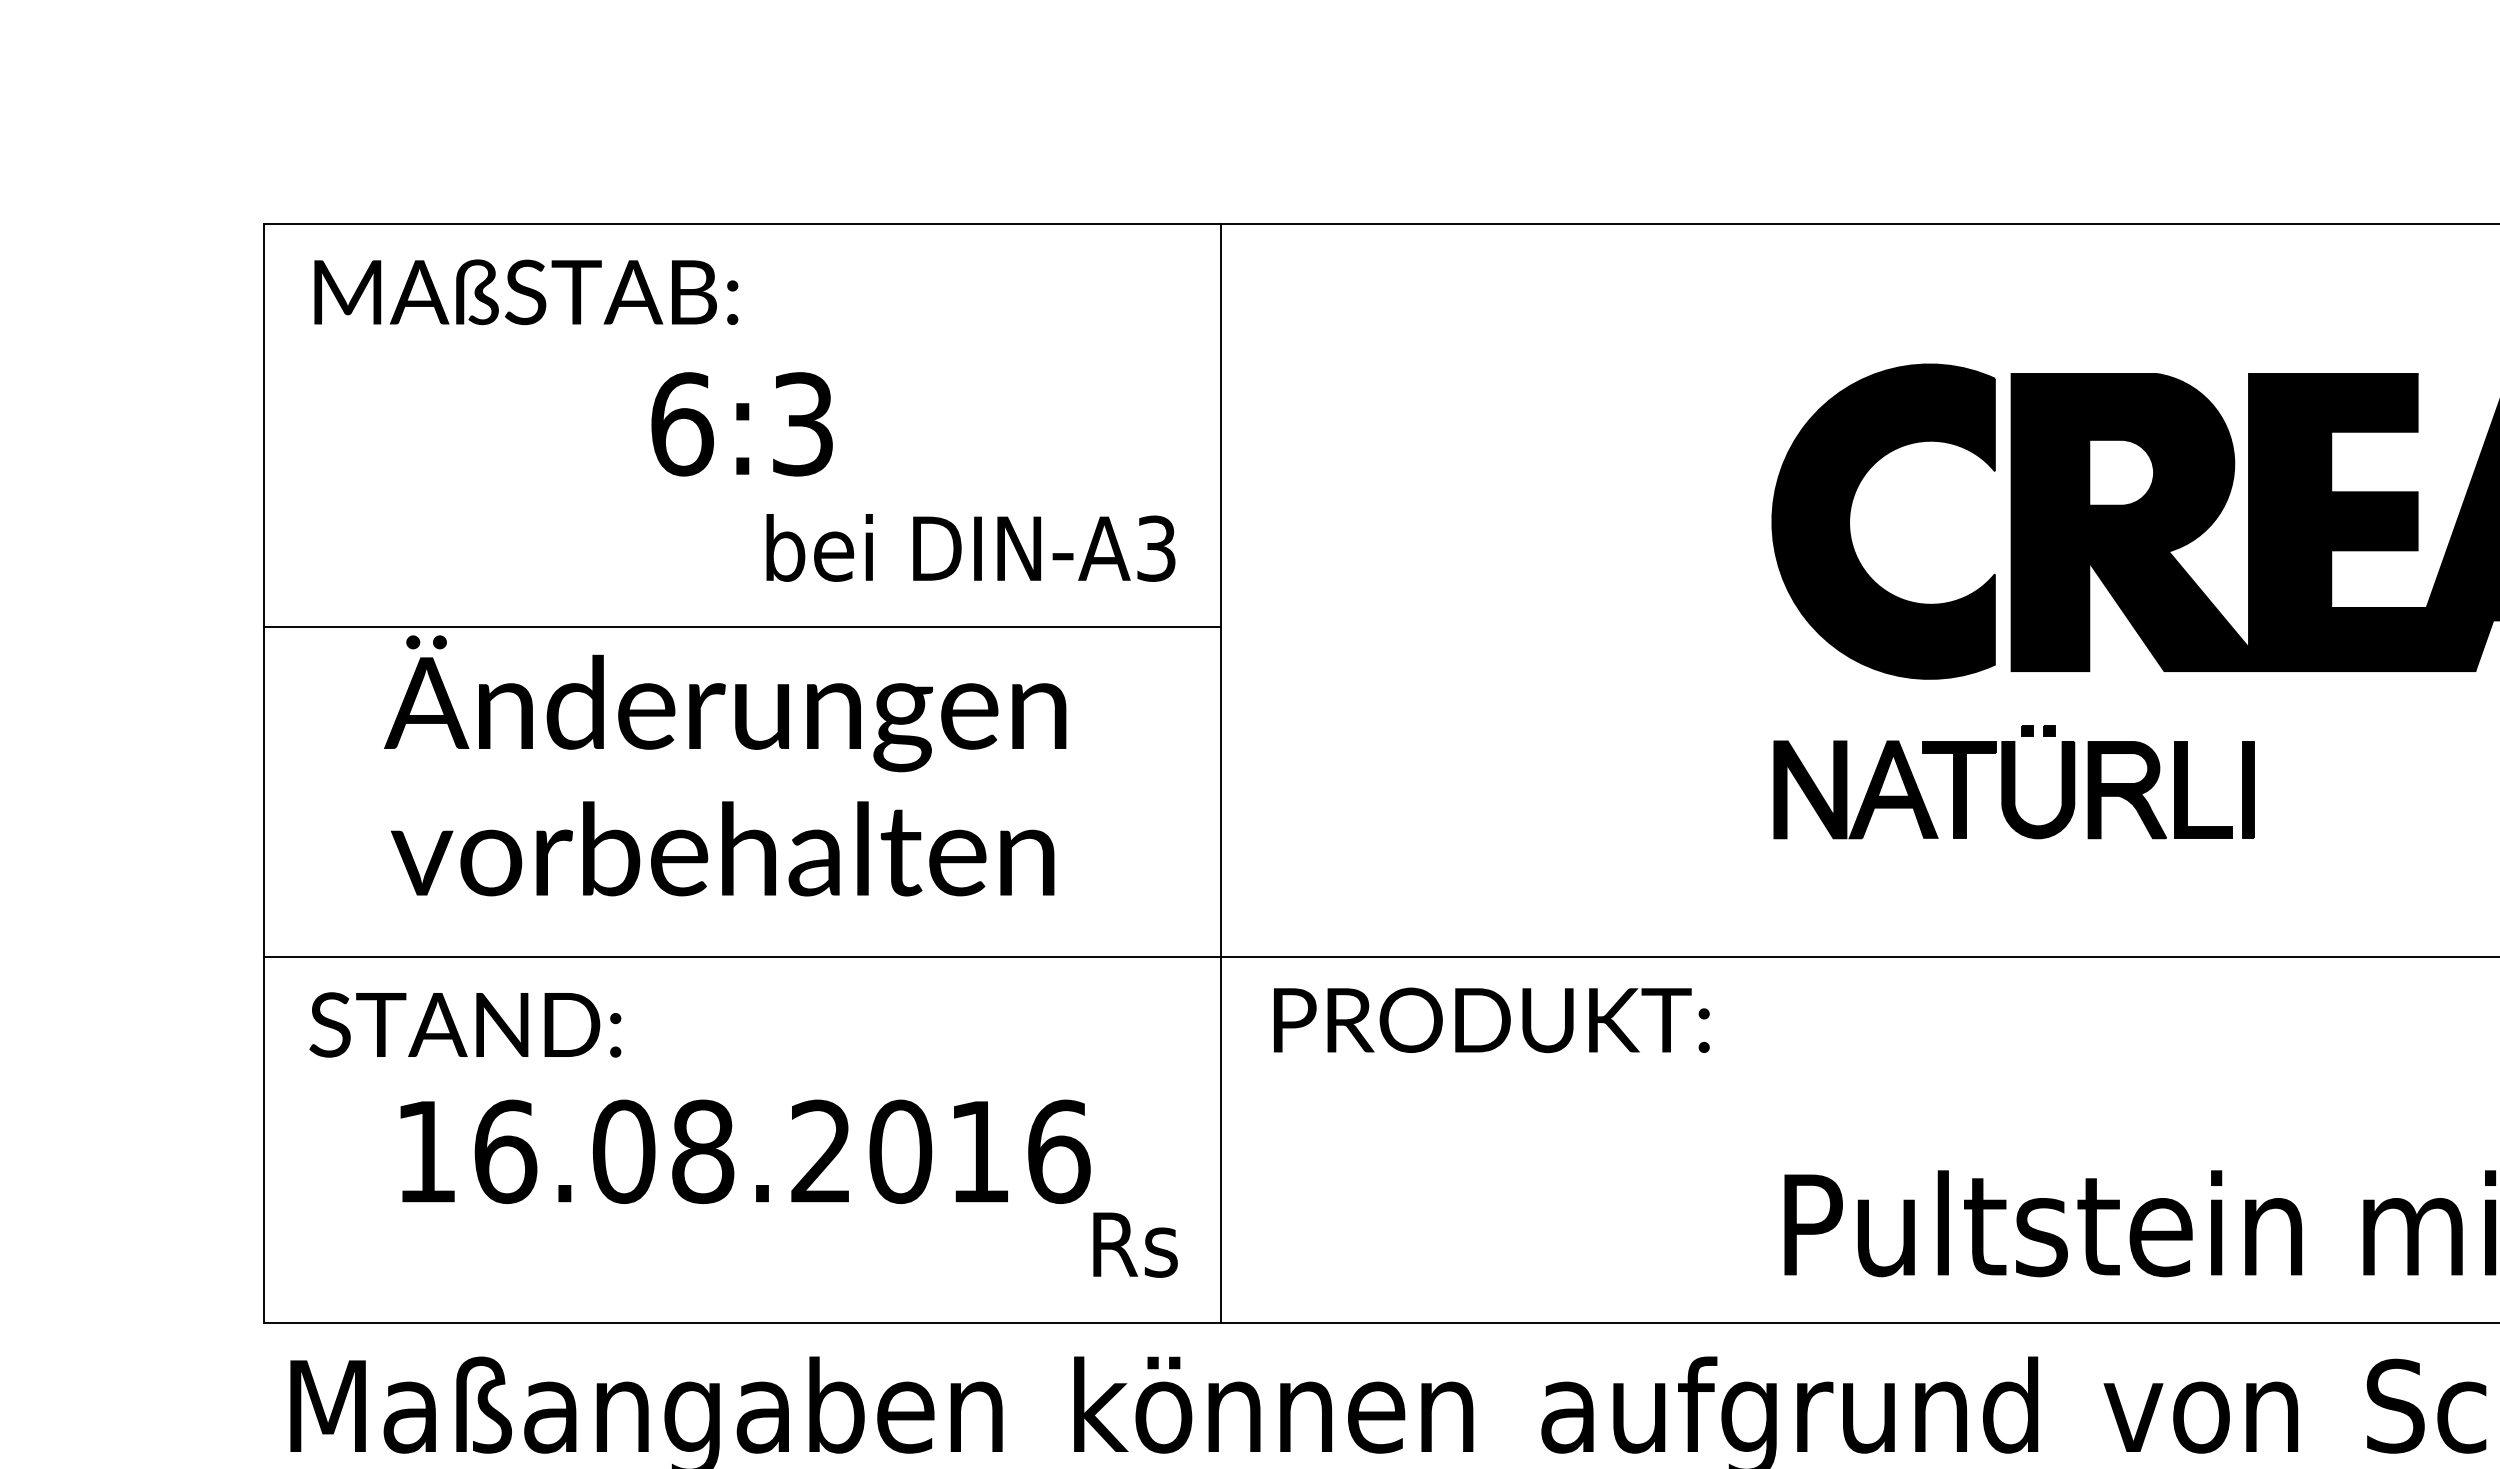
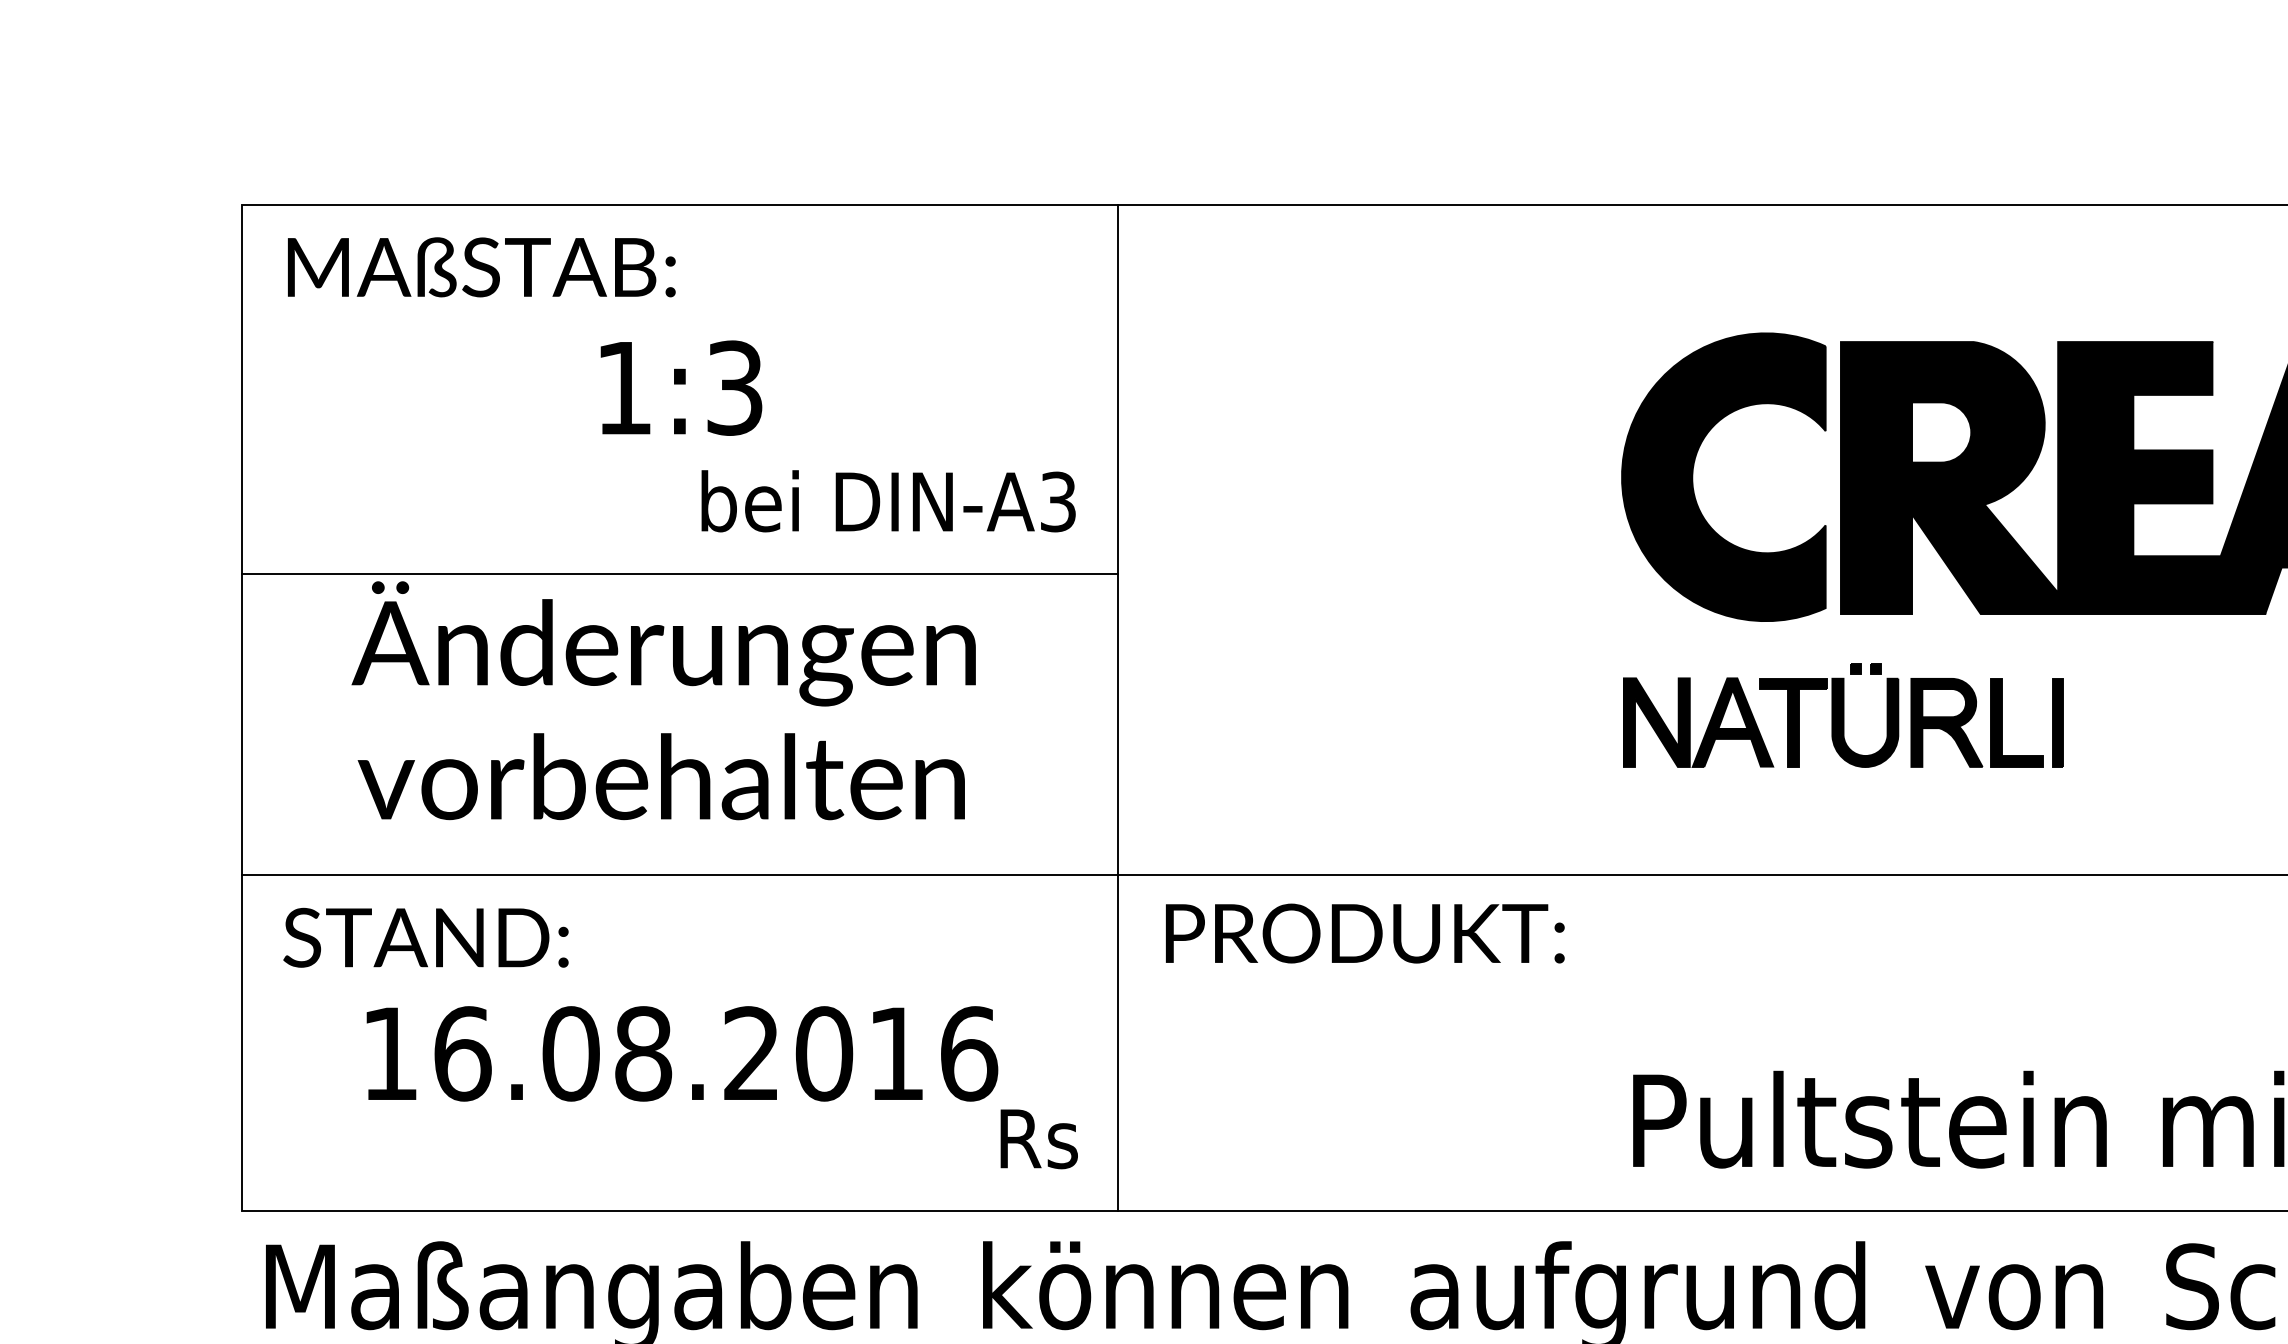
text: (682, 424) -> (624, 388), 6:3 -> 1:3

